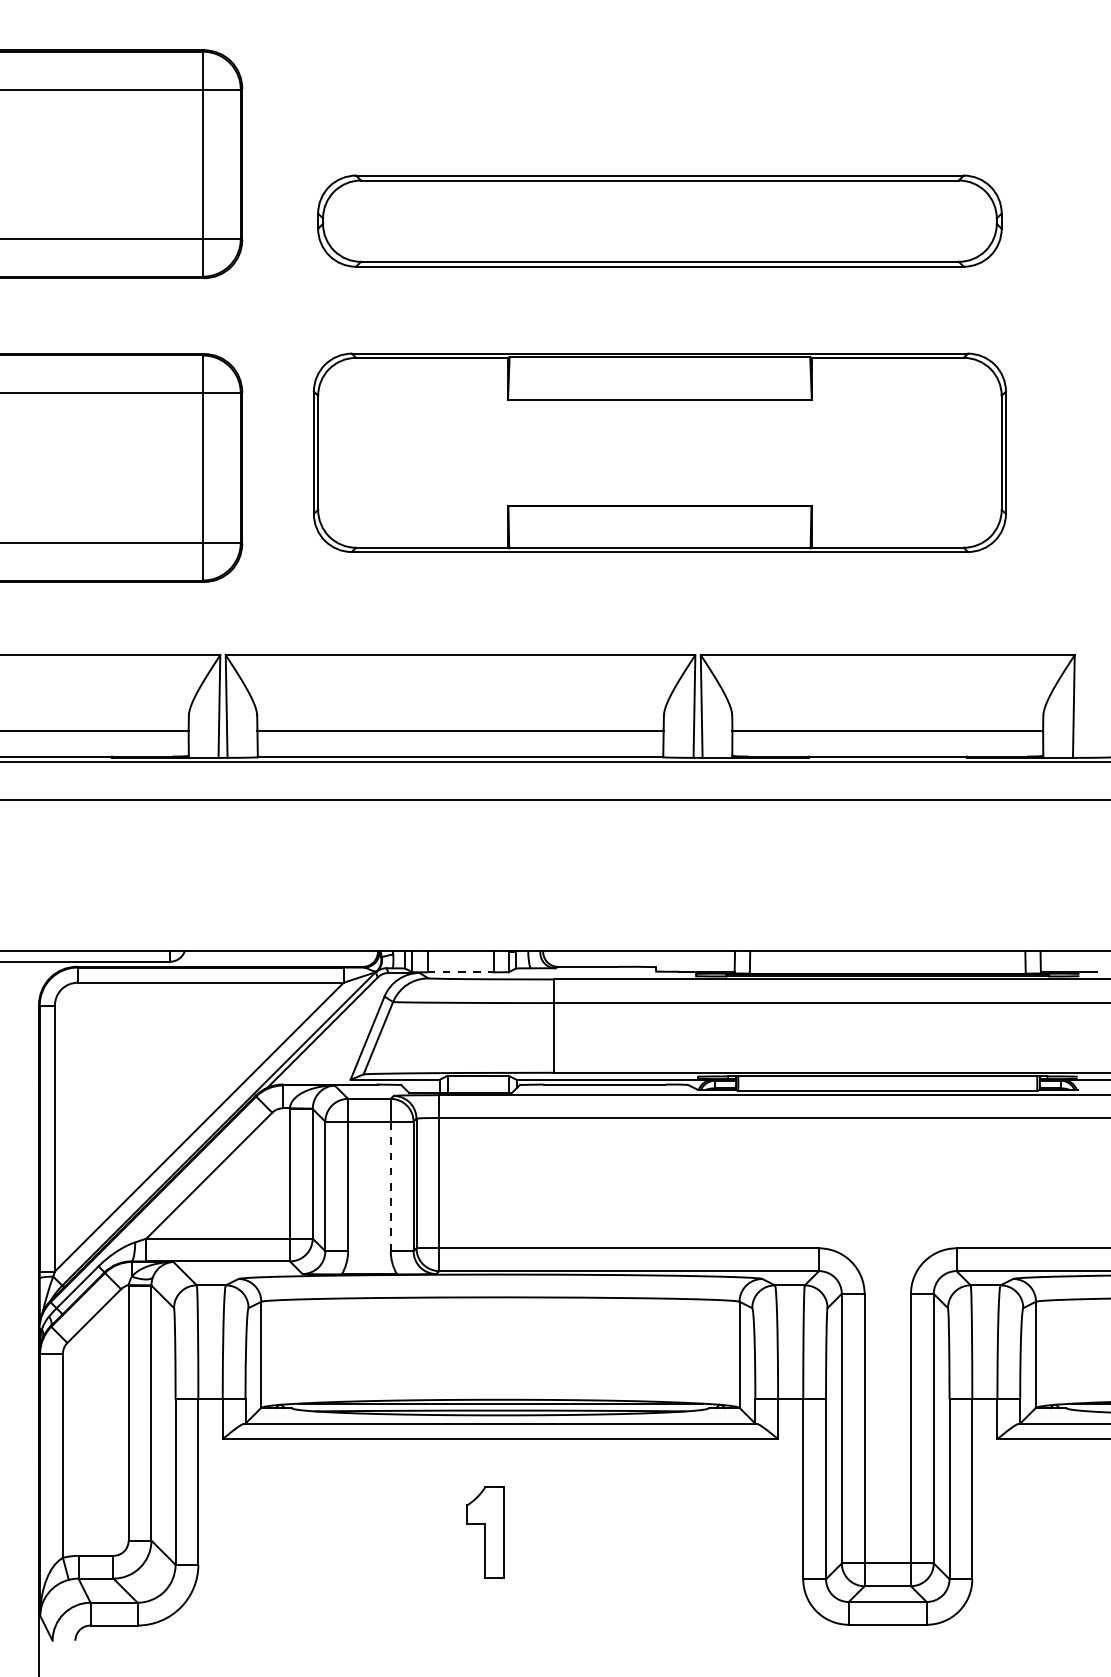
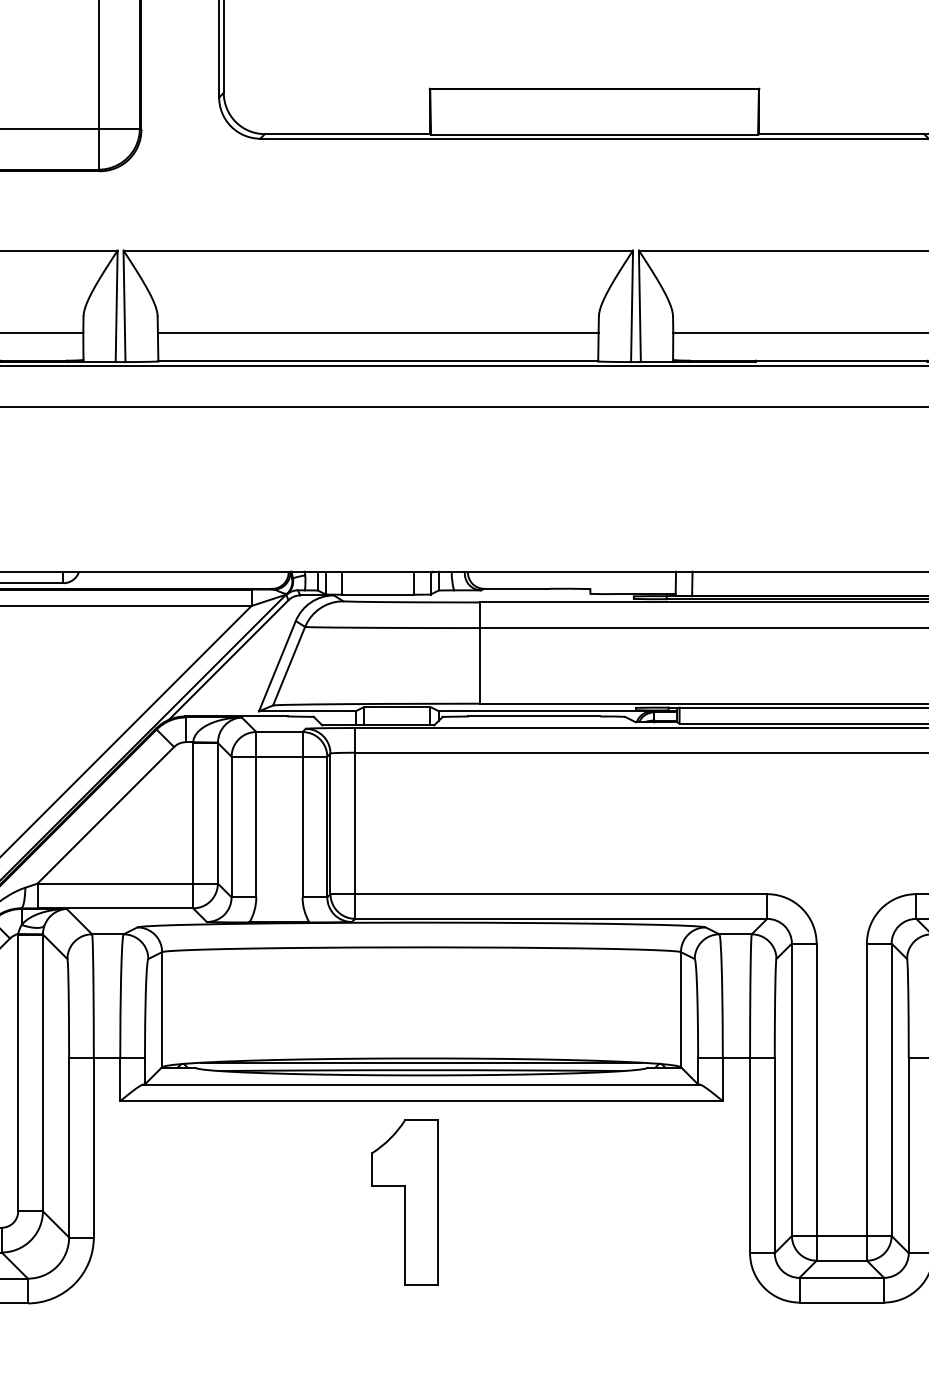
line: (460, 972) -> (378, 594), dashed -> solid
line: (390, 1186) -> (302, 827), dashed -> solid
part: (485, 1532) -> (405, 1202), size x1.67

